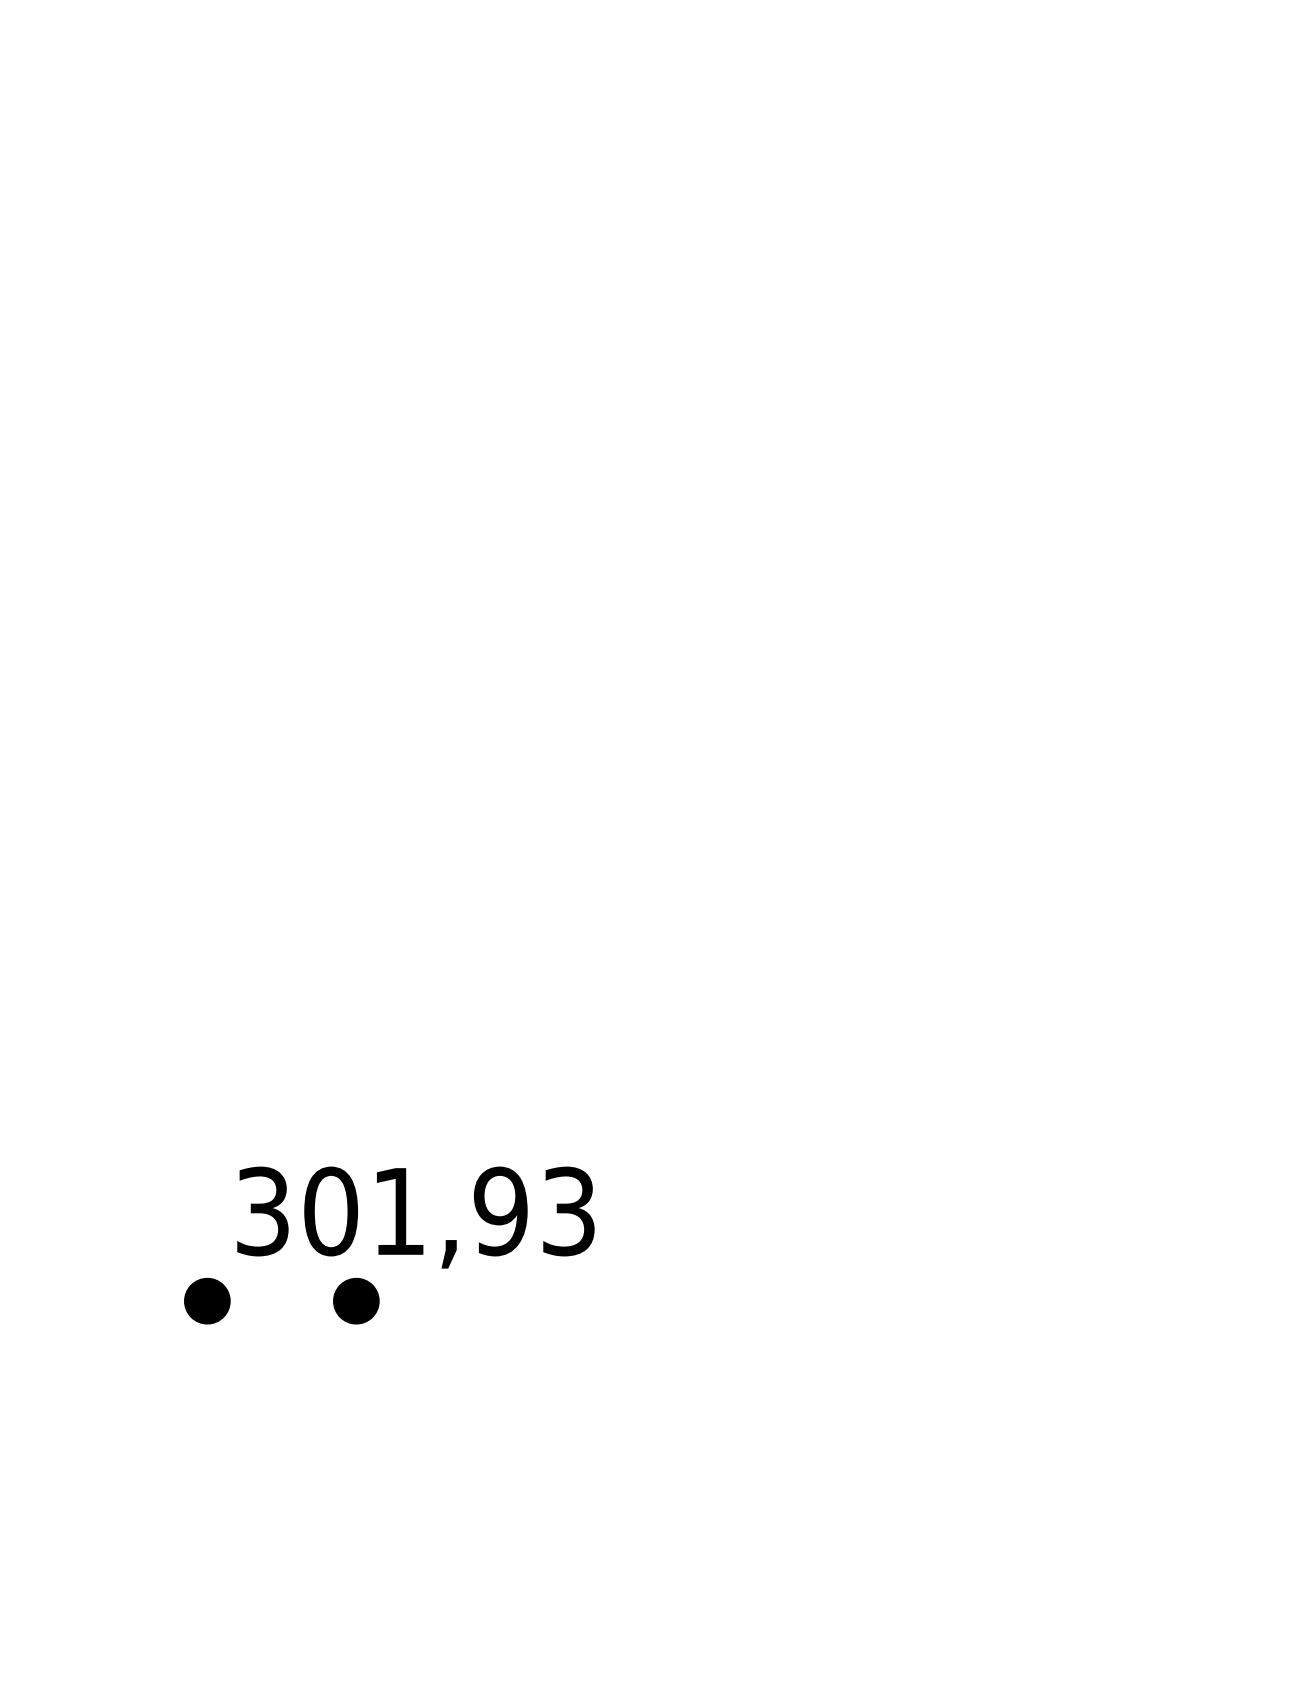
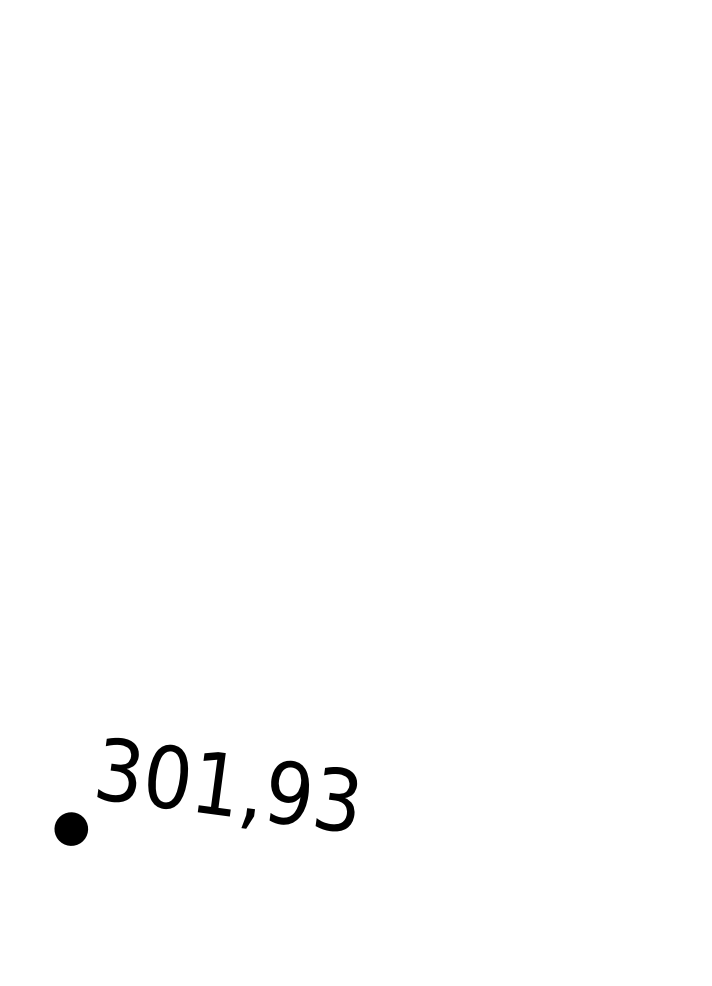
part: (356, 1301) -> (177, 843), removed

